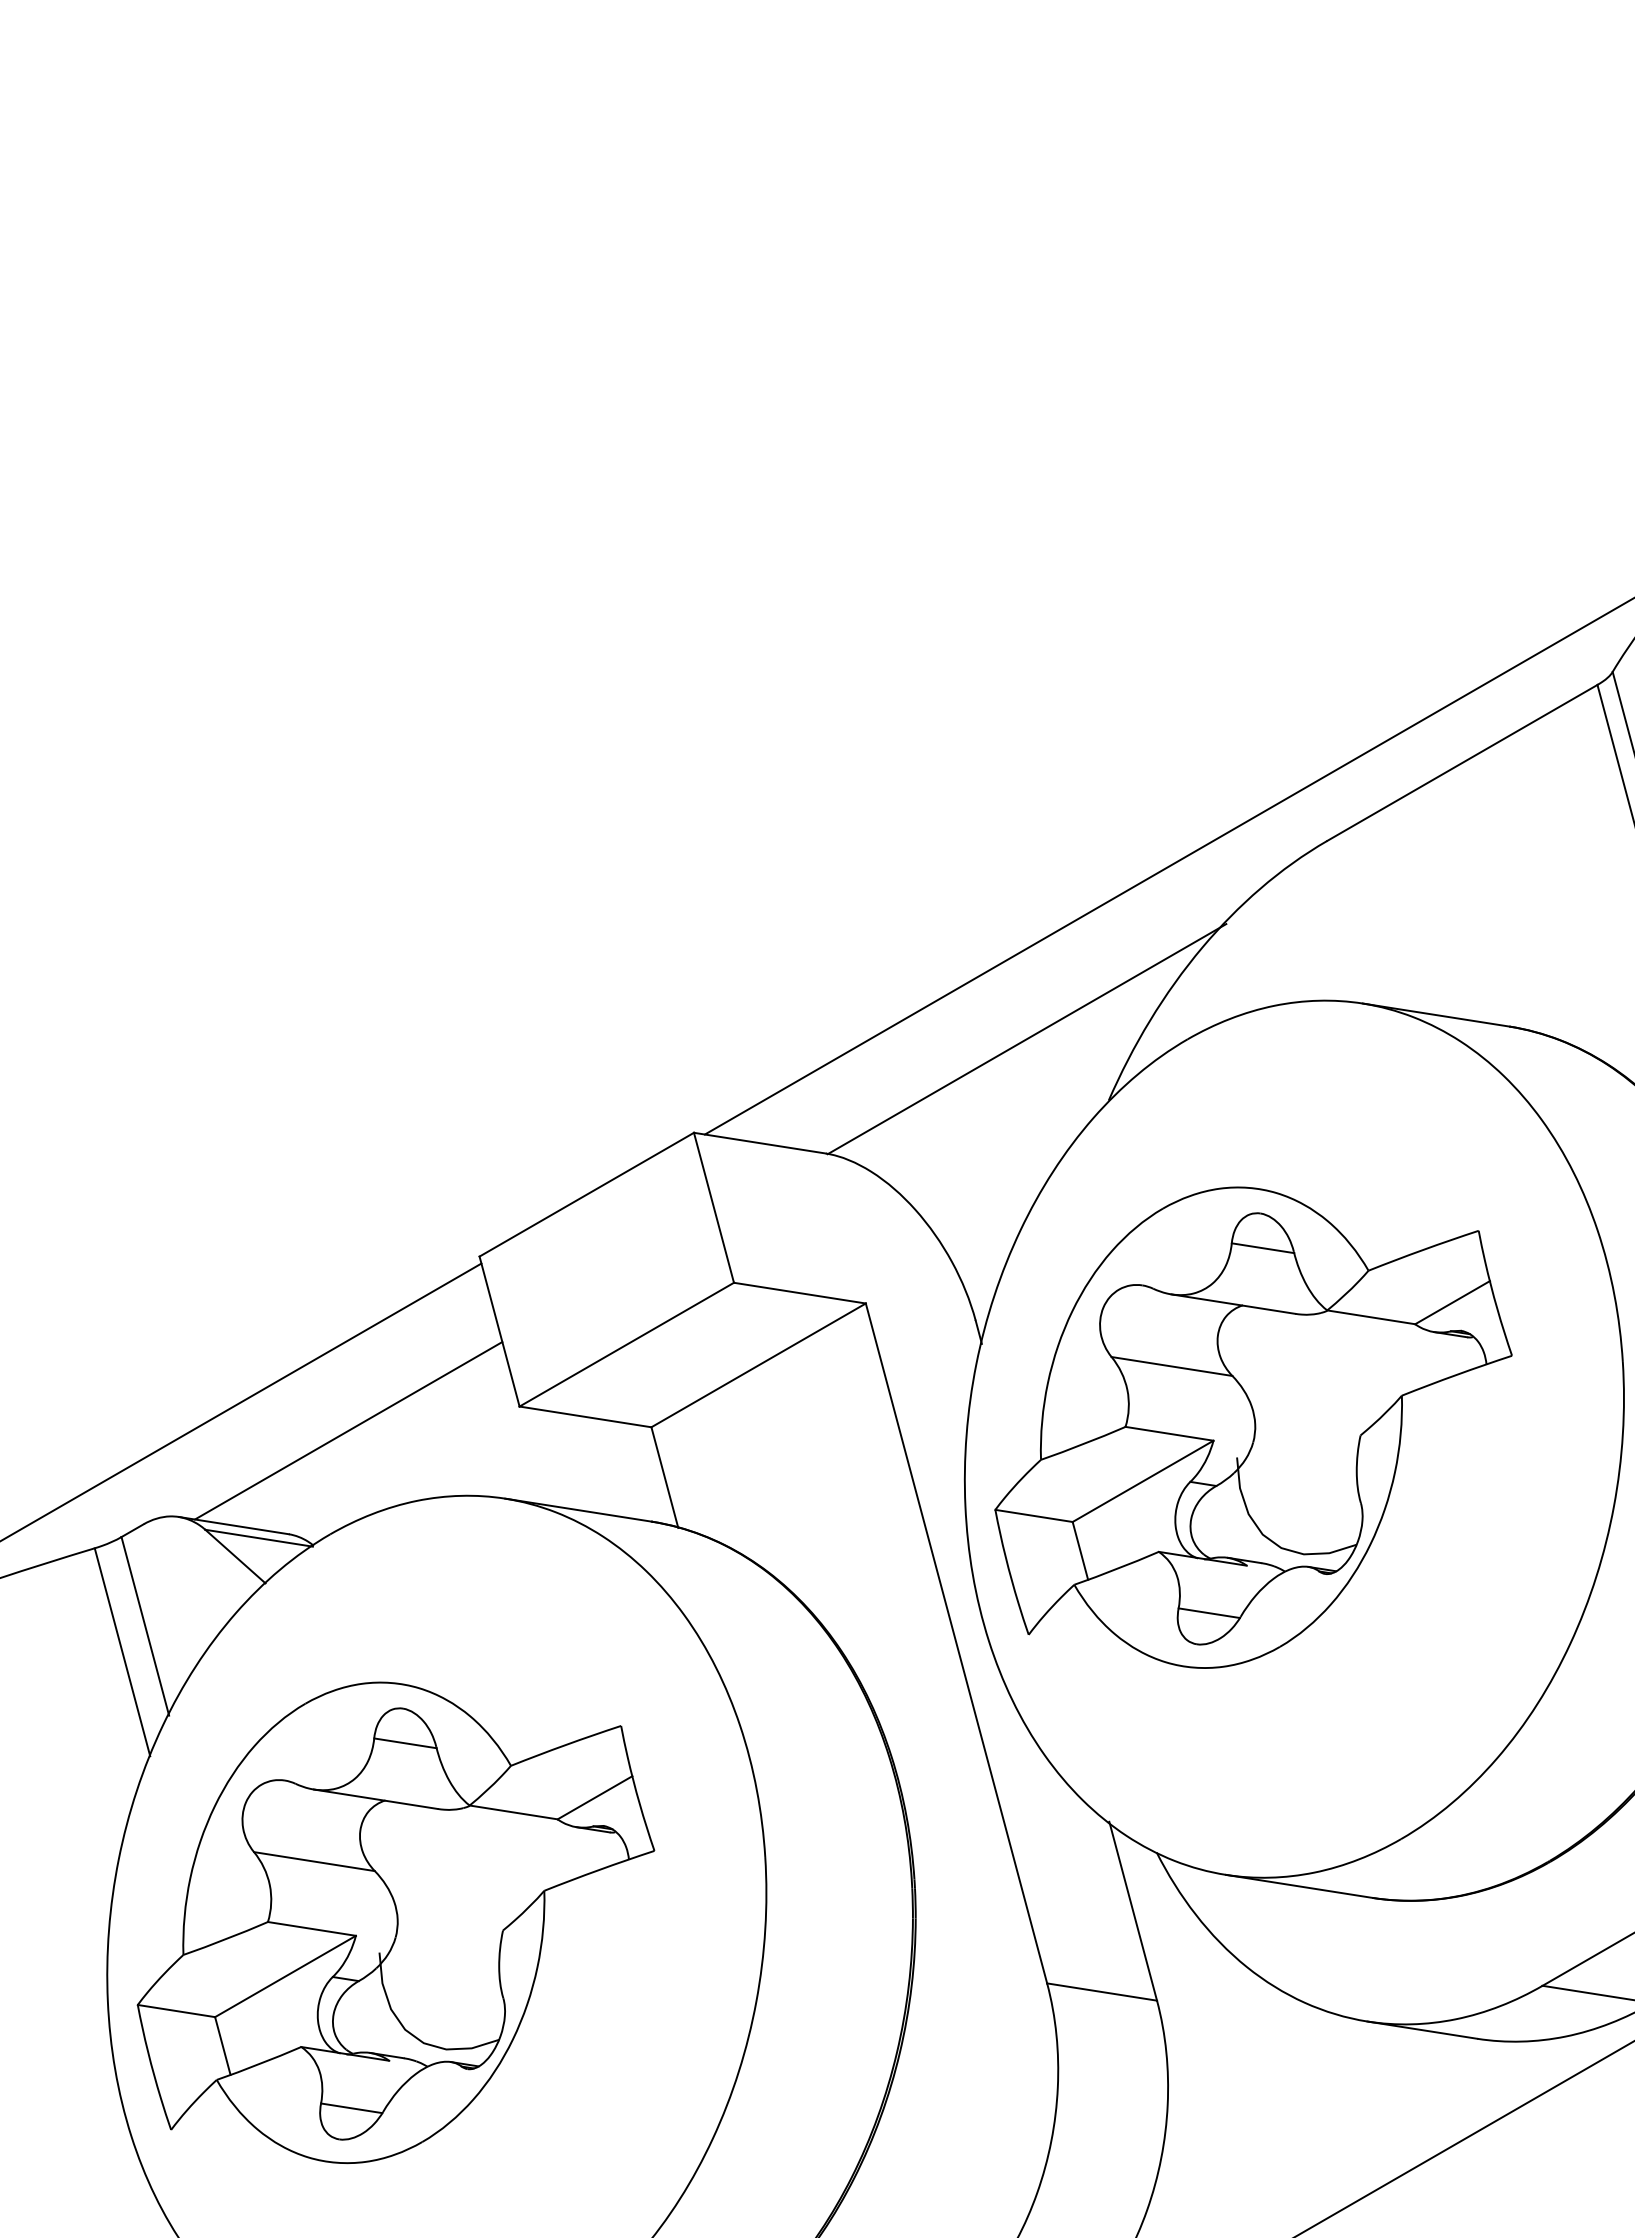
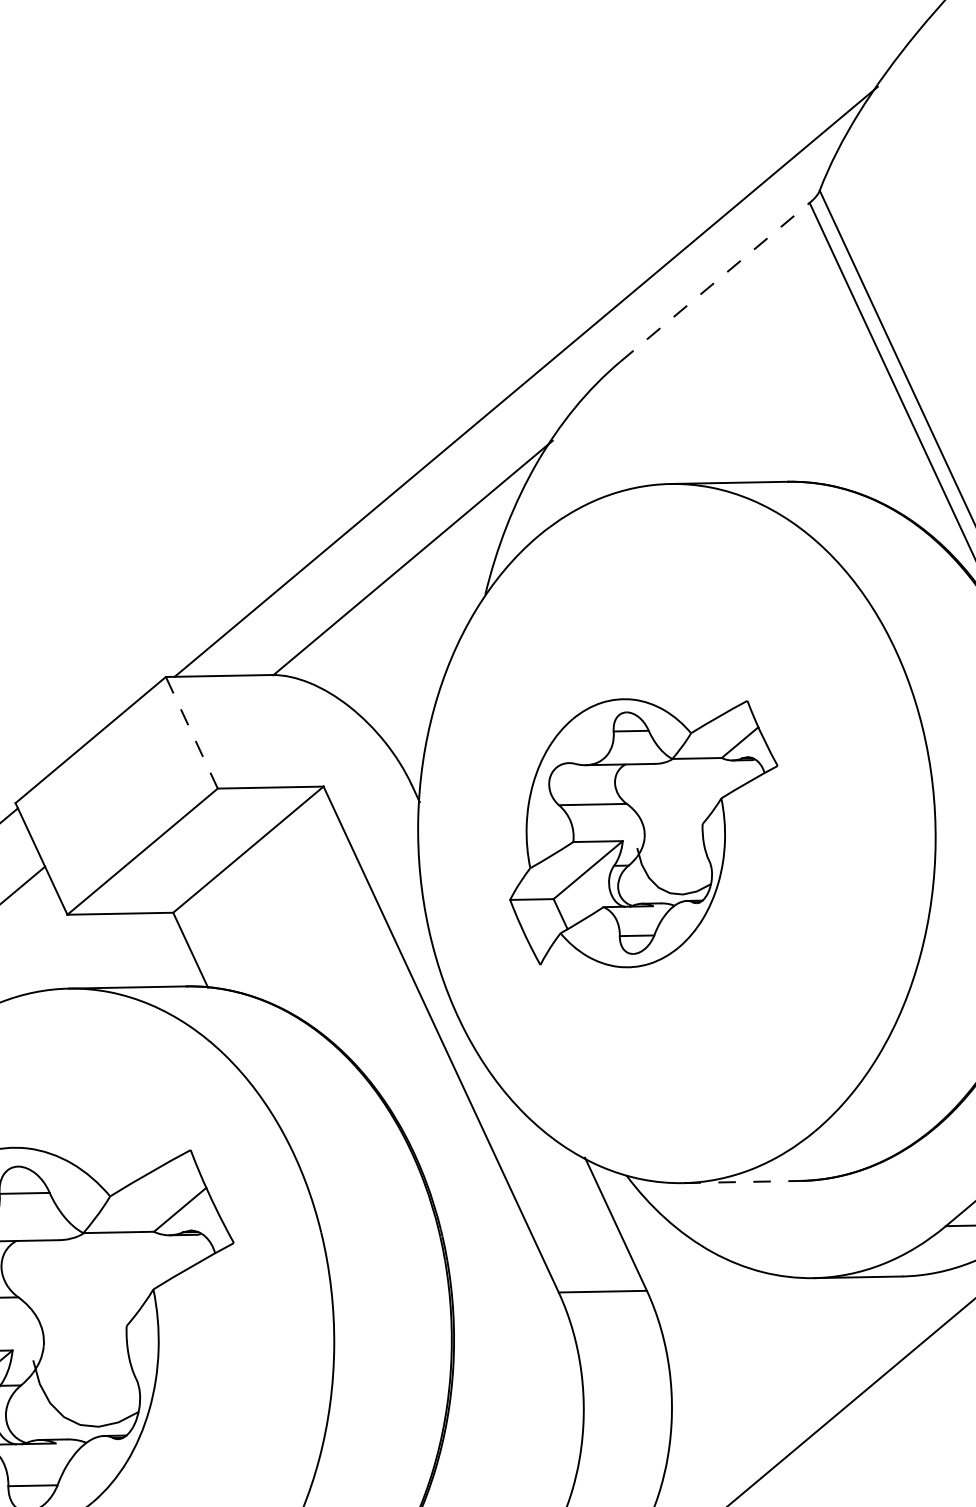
line: (1462, 762) -> (714, 282), solid -> dashed
line: (713, 1207) -> (191, 732), solid -> dashed
part: (1253, 1427) -> (643, 830), size x0.7
line: (1299, 1886) -> (742, 1182), solid -> dashed

